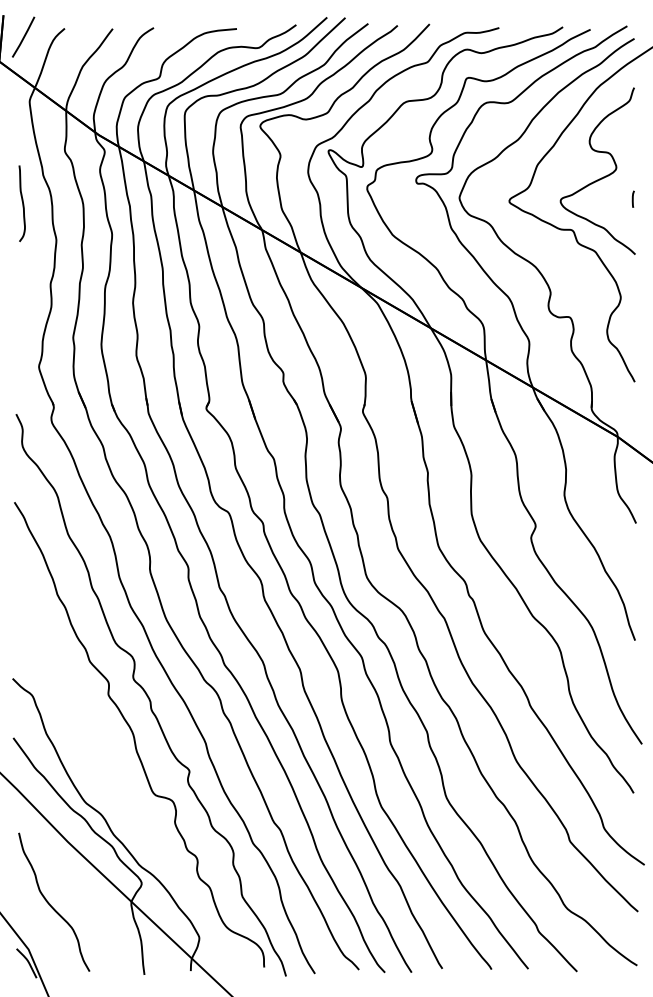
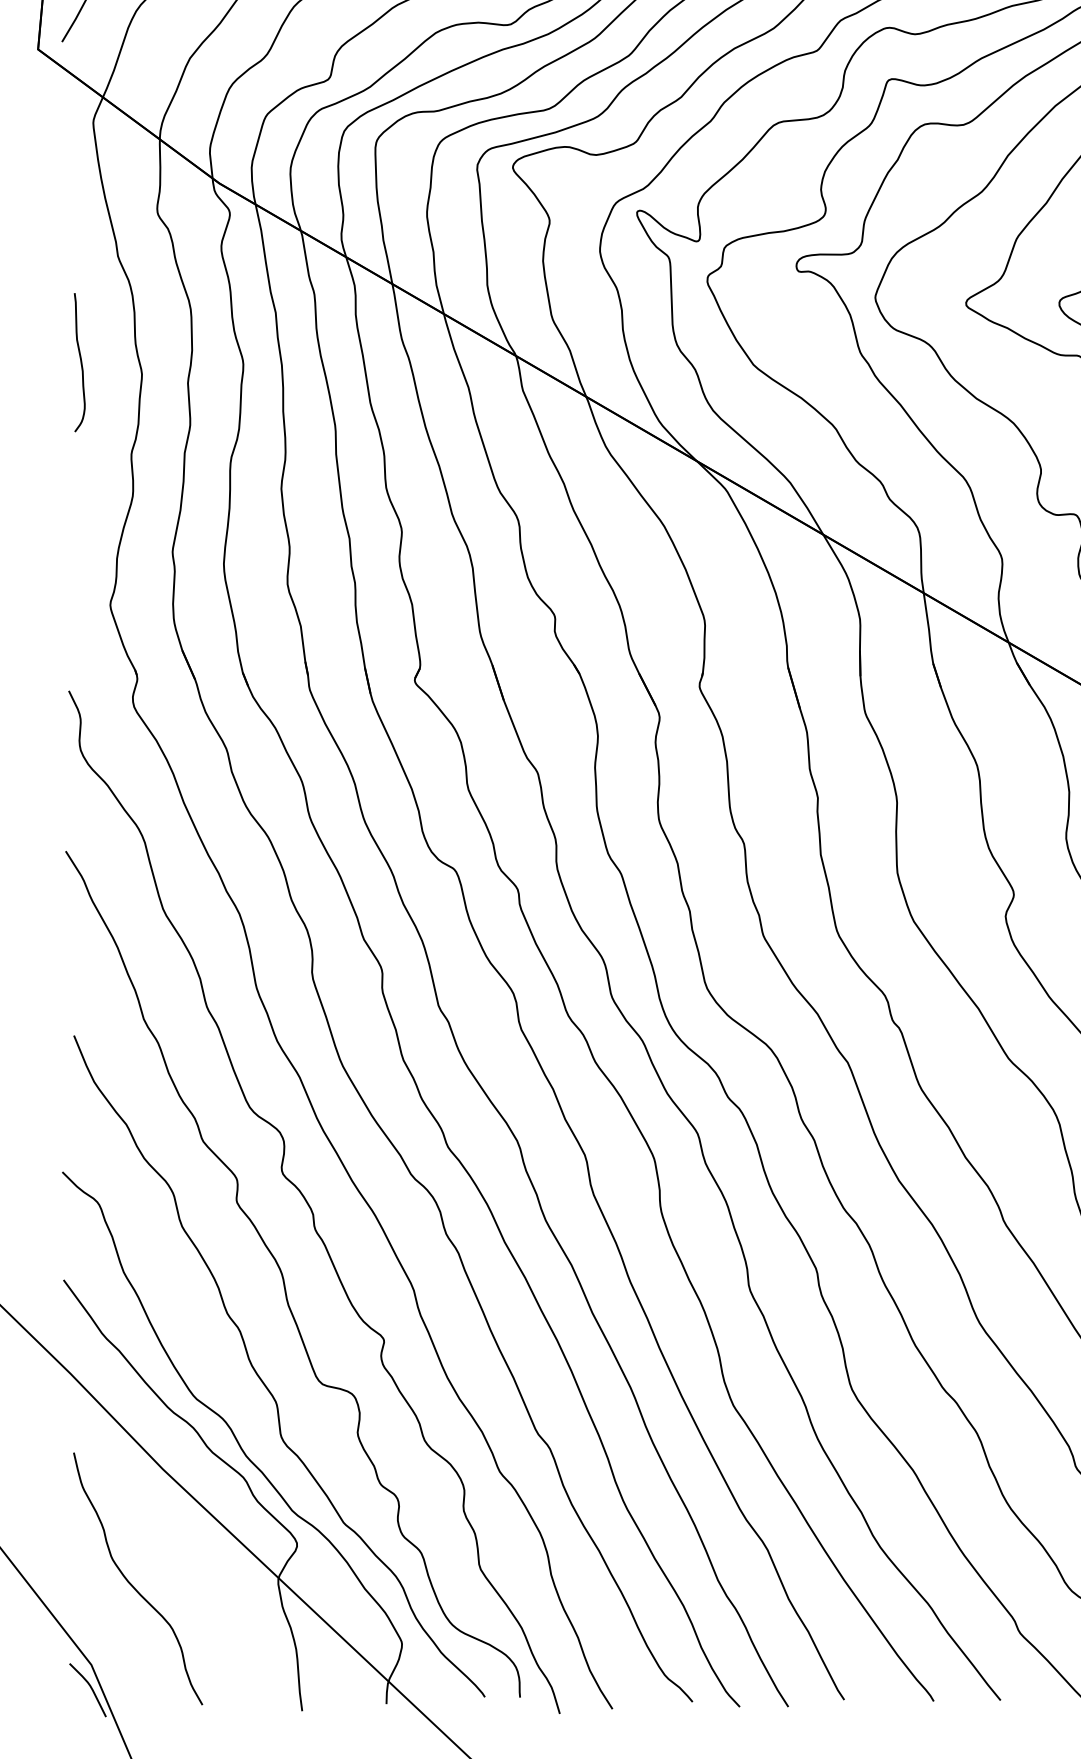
curve: (22, 203) -> (80, 362), moved
curve: (122, 791) -> (262, 1377), added

